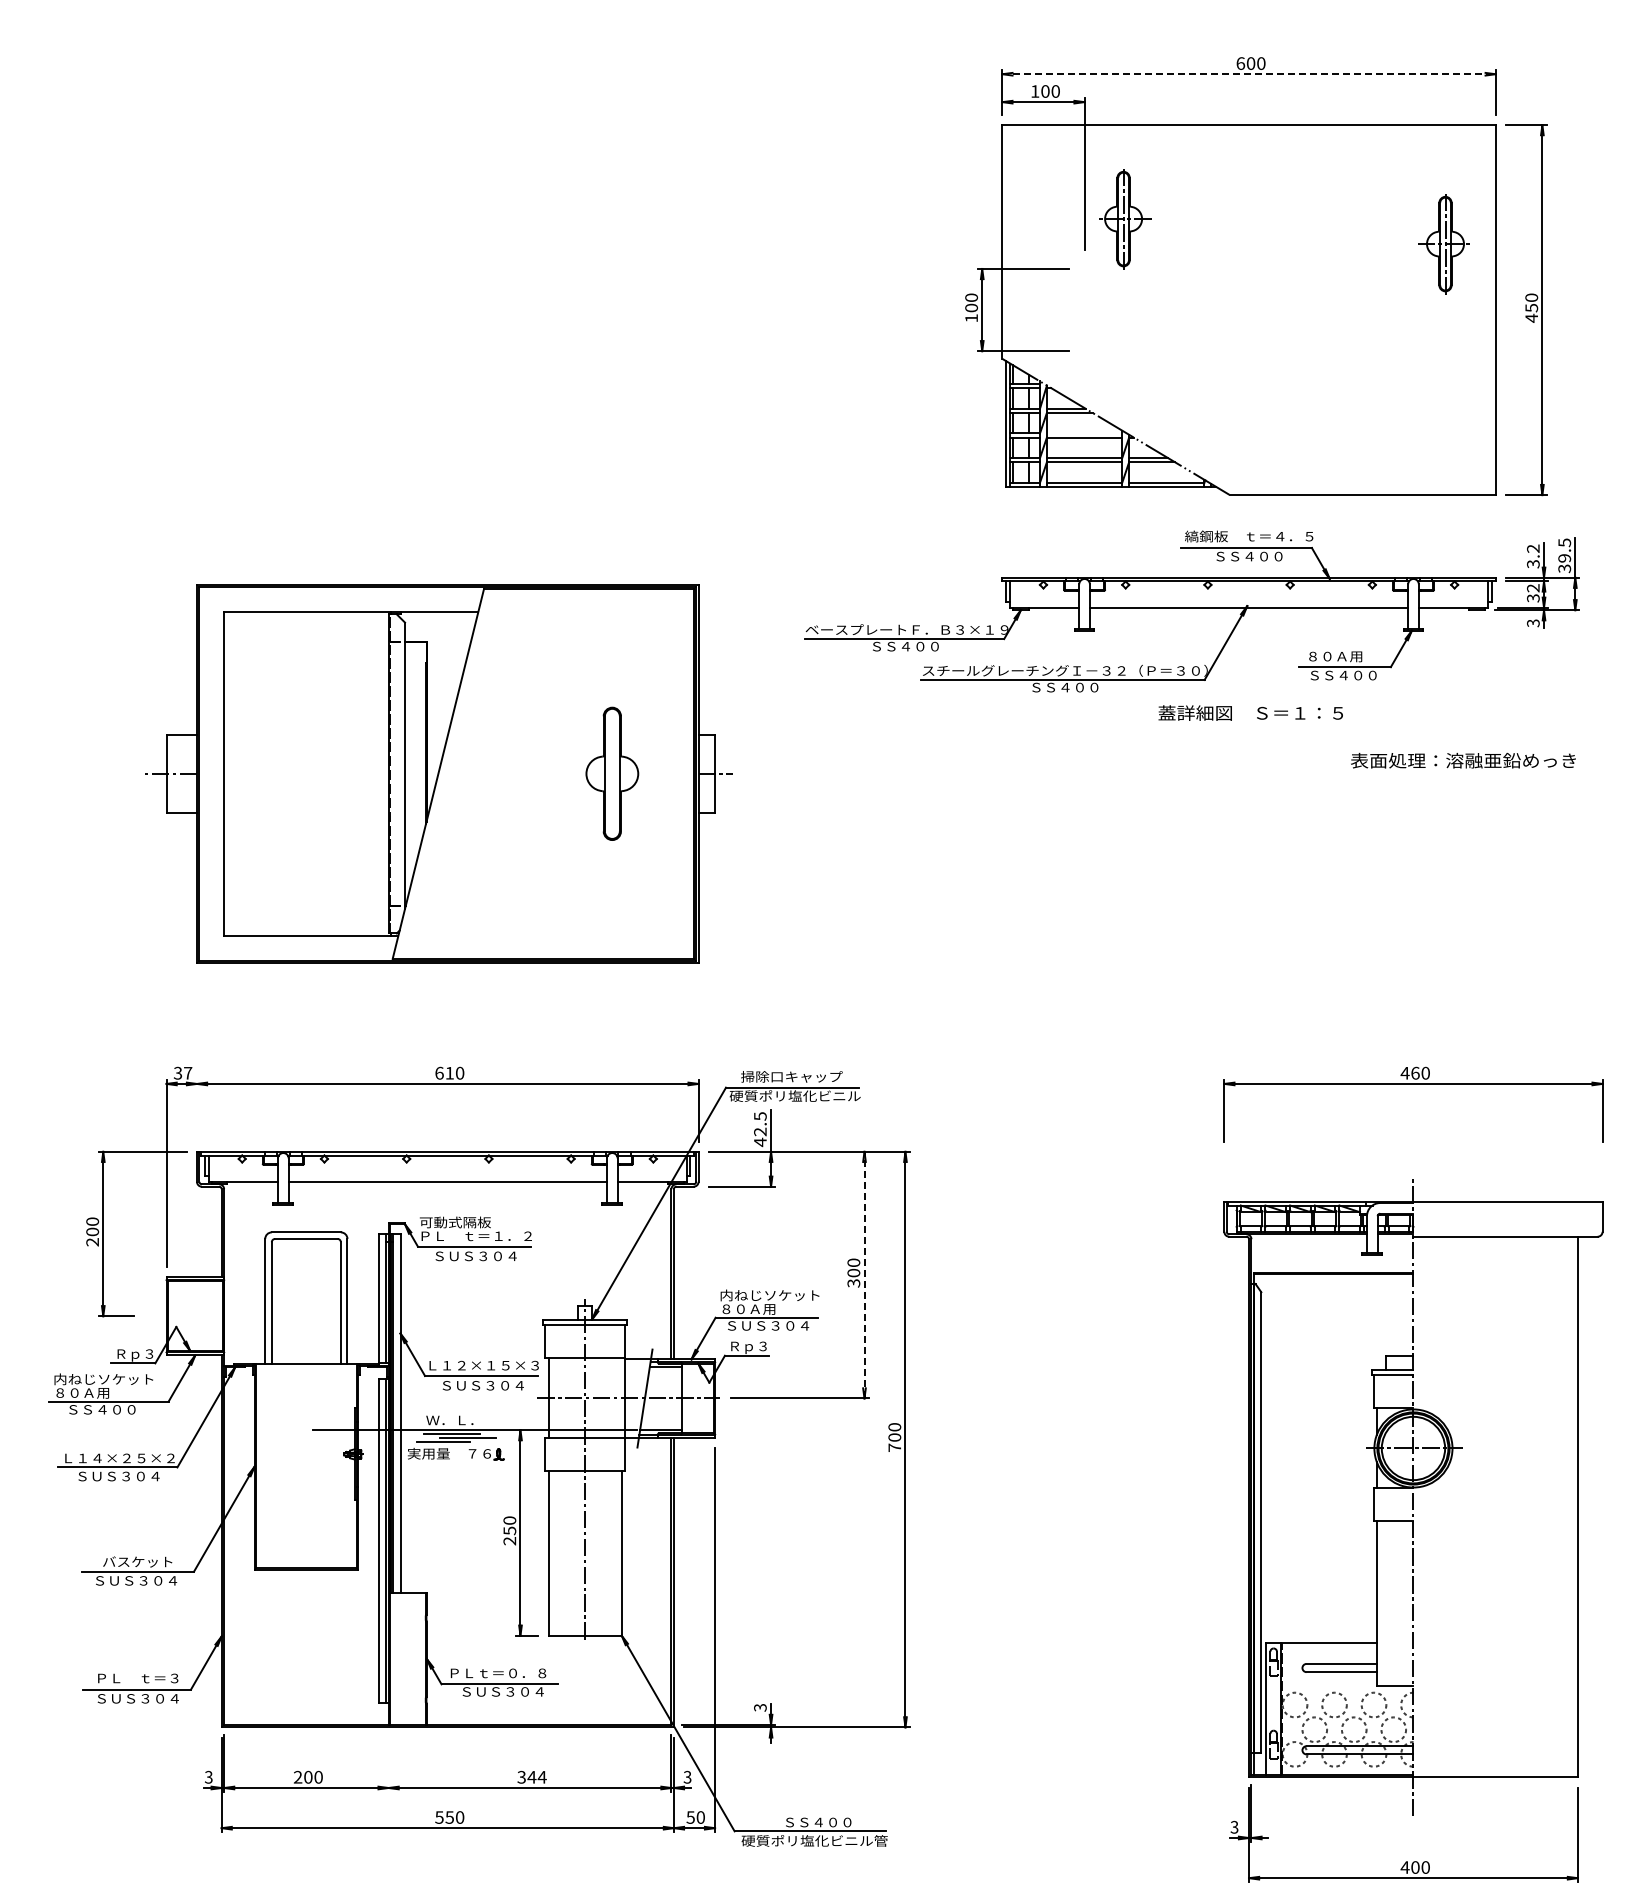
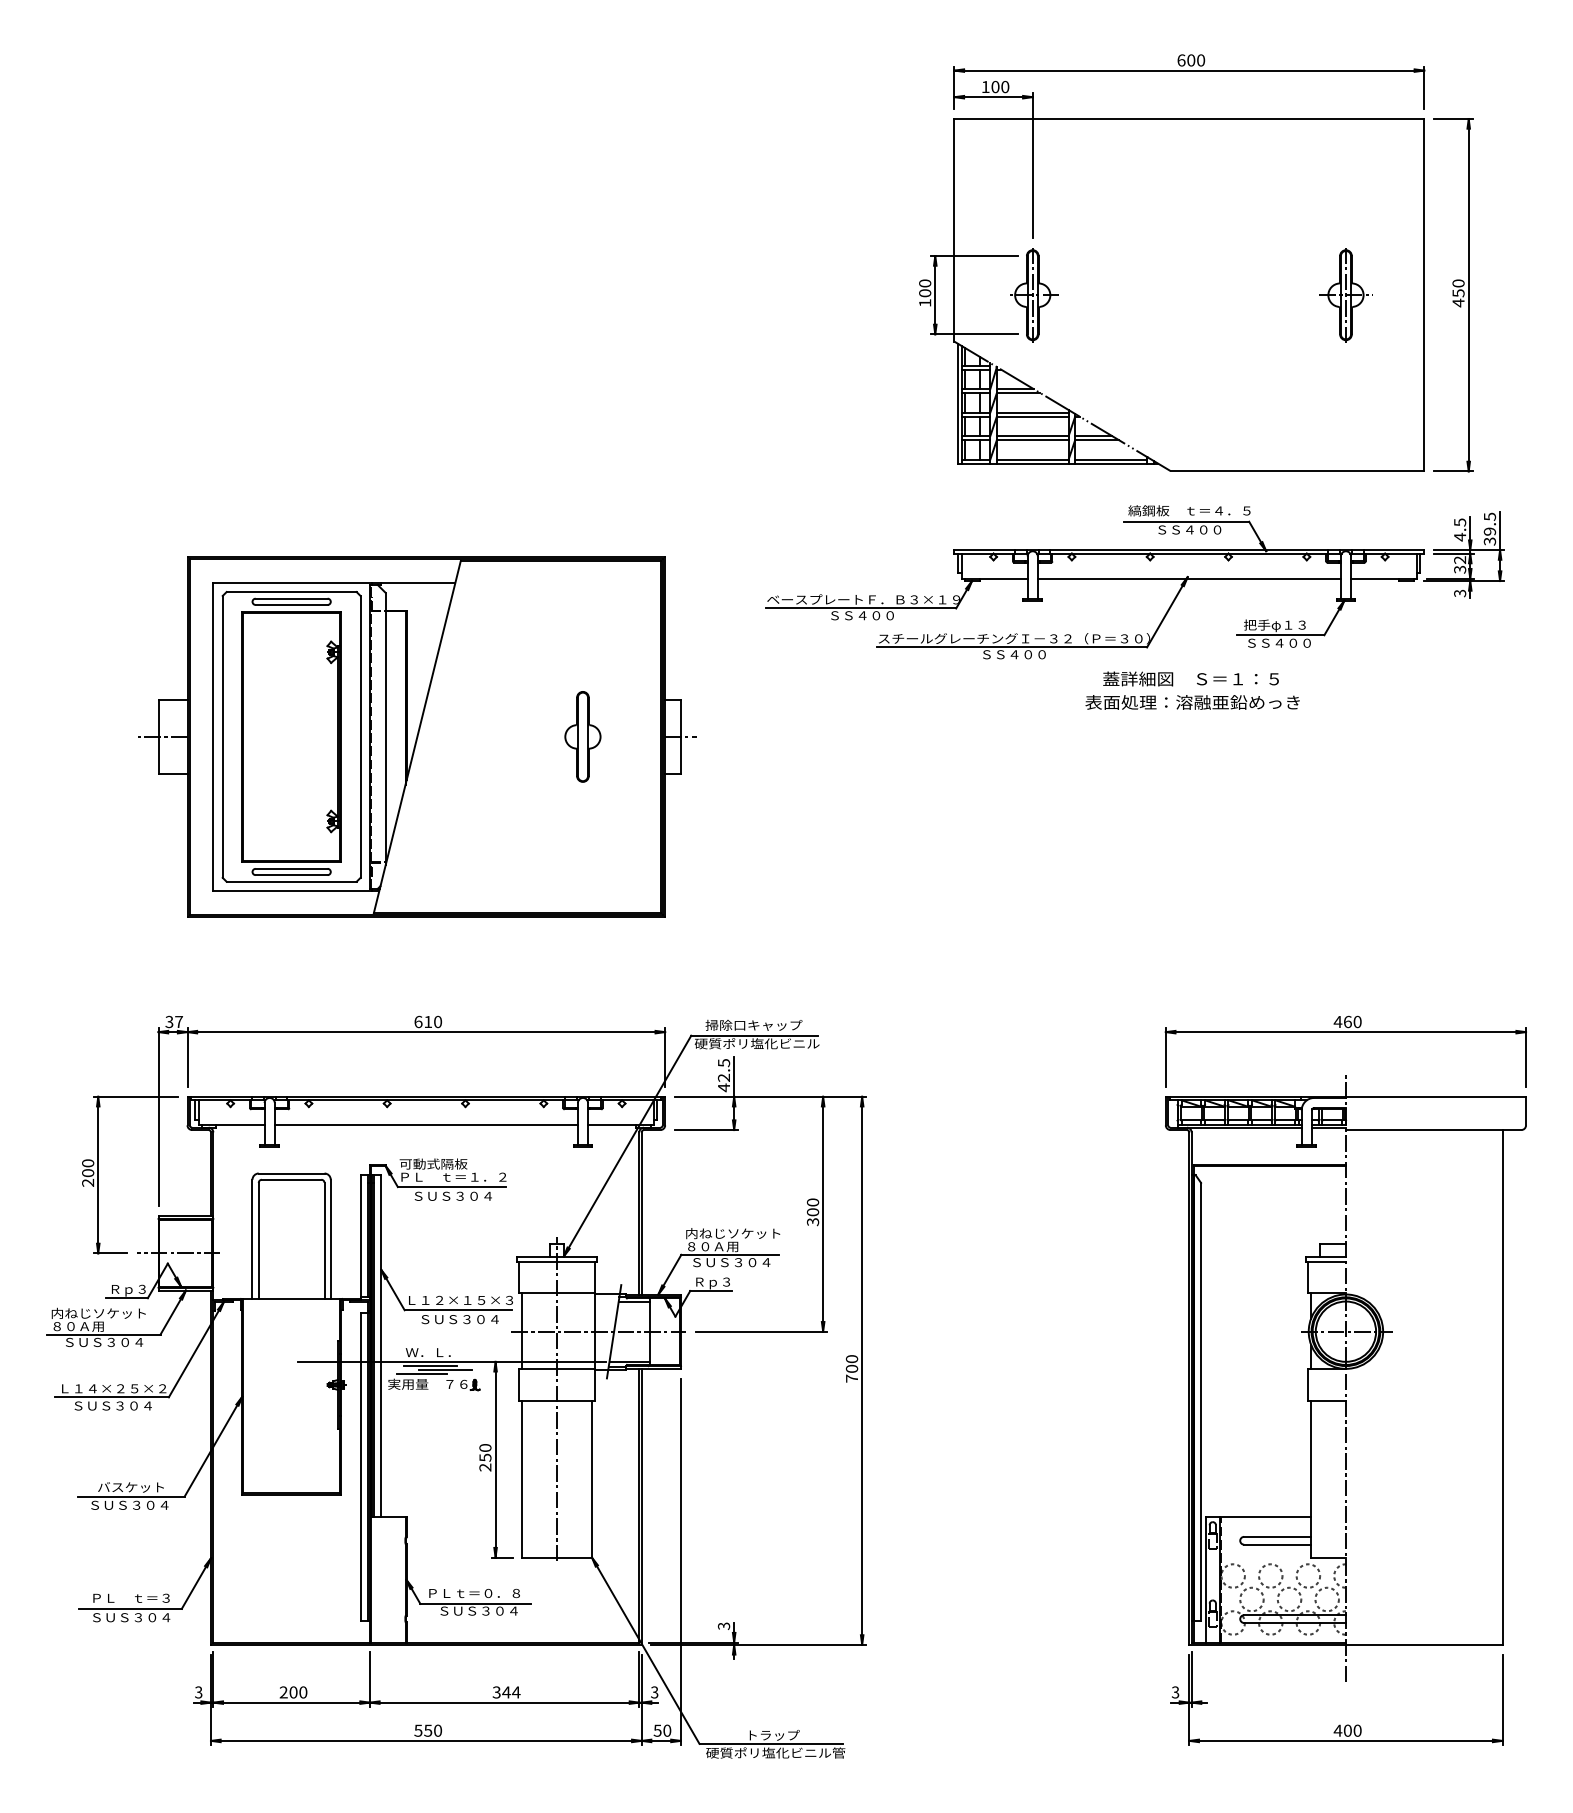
line: (1249, 74) -> (1189, 70), dashed -> solid
part: (1125, 219) -> (1034, 295), moved
part: (1443, 244) -> (1344, 295), moved
line: (1084, 433) -> (1032, 412), added
text: (1533, 556) -> (1460, 529), 3.2 -> 4.5
text: (1338, 656) -> (1274, 625), ８０Ａ用 -> 把手φ１３
text: (1463, 760) -> (1192, 702), moved
part: (306, 773) -> (291, 736), added
part: (611, 773) -> (582, 736), size x0.71
line: (197, 1110) -> (187, 1057), added
line: (864, 1274) -> (823, 1213), dashed -> solid
line: (187, 1316) -> (178, 1253), added
text: (116, 1409) -> (110, 1342), ＳＳ４００ -> ＳＵＳ３０４
part: (1413, 1530) -> (1345, 1409), moved
line: (388, 1763) -> (369, 1679), added
text: (818, 1821) -> (779, 1734), ＳＳ４００ -> トラップ

